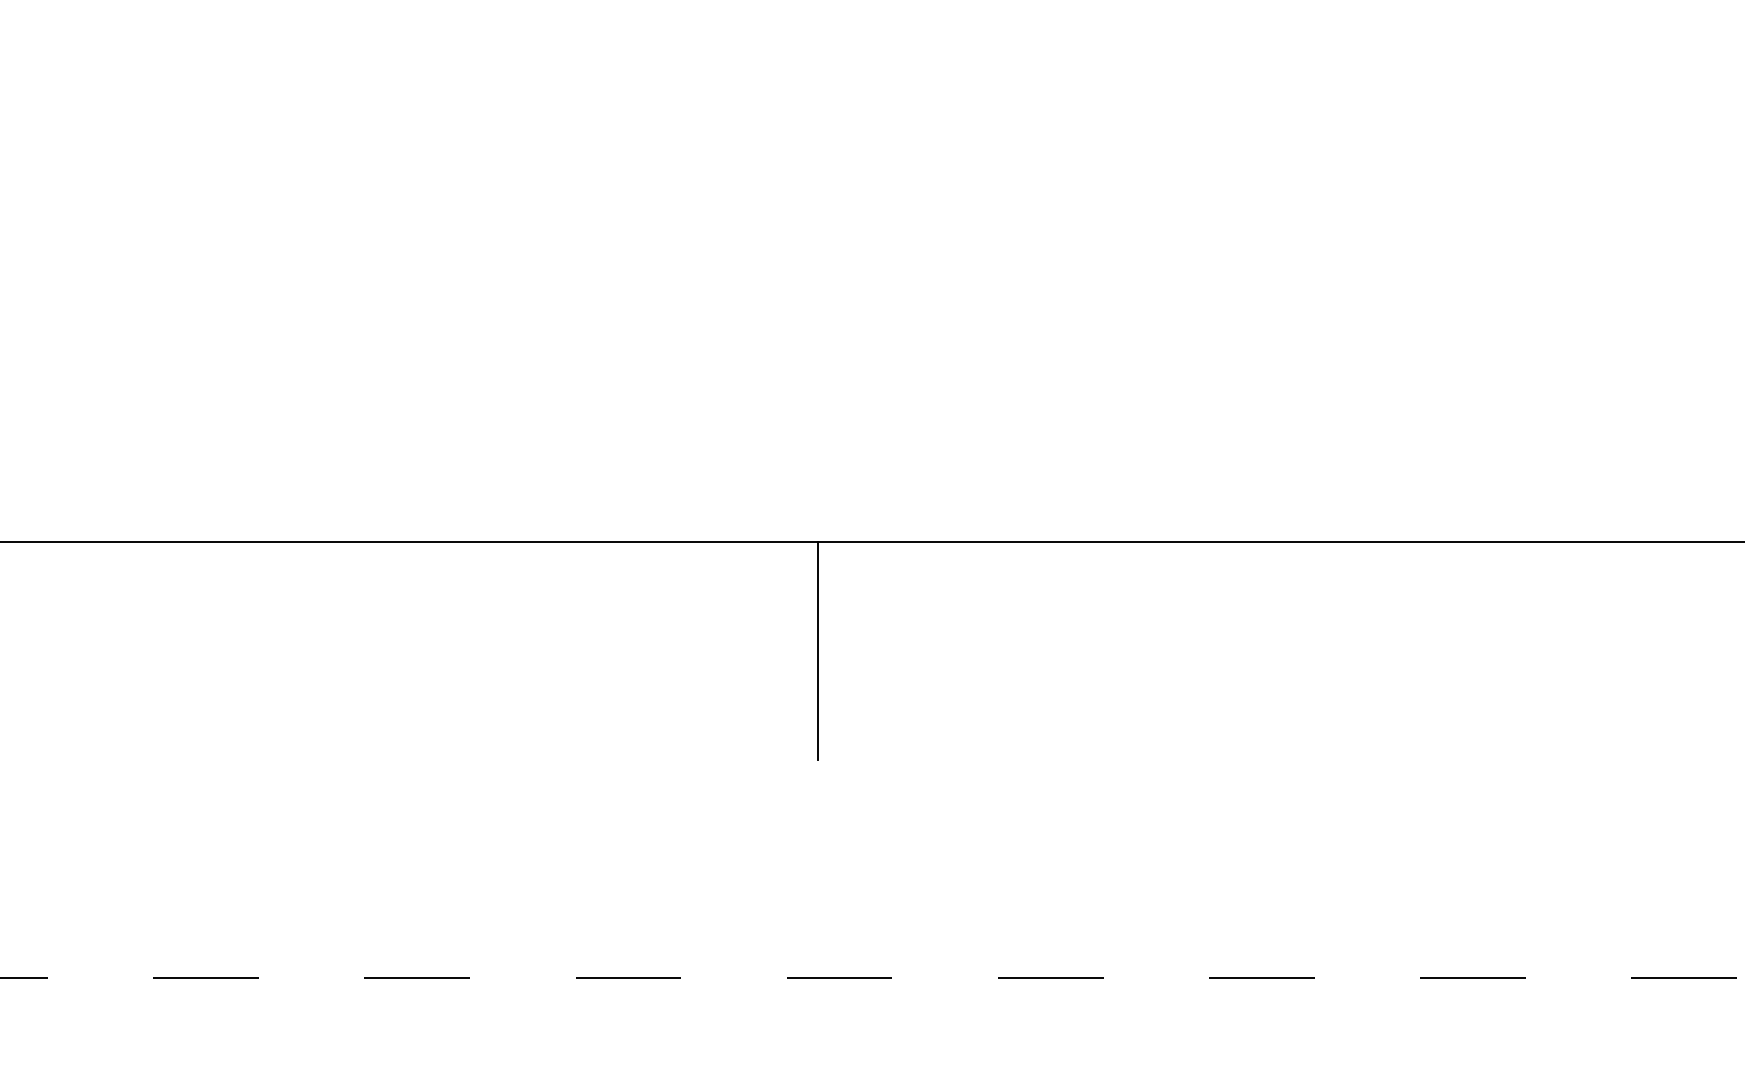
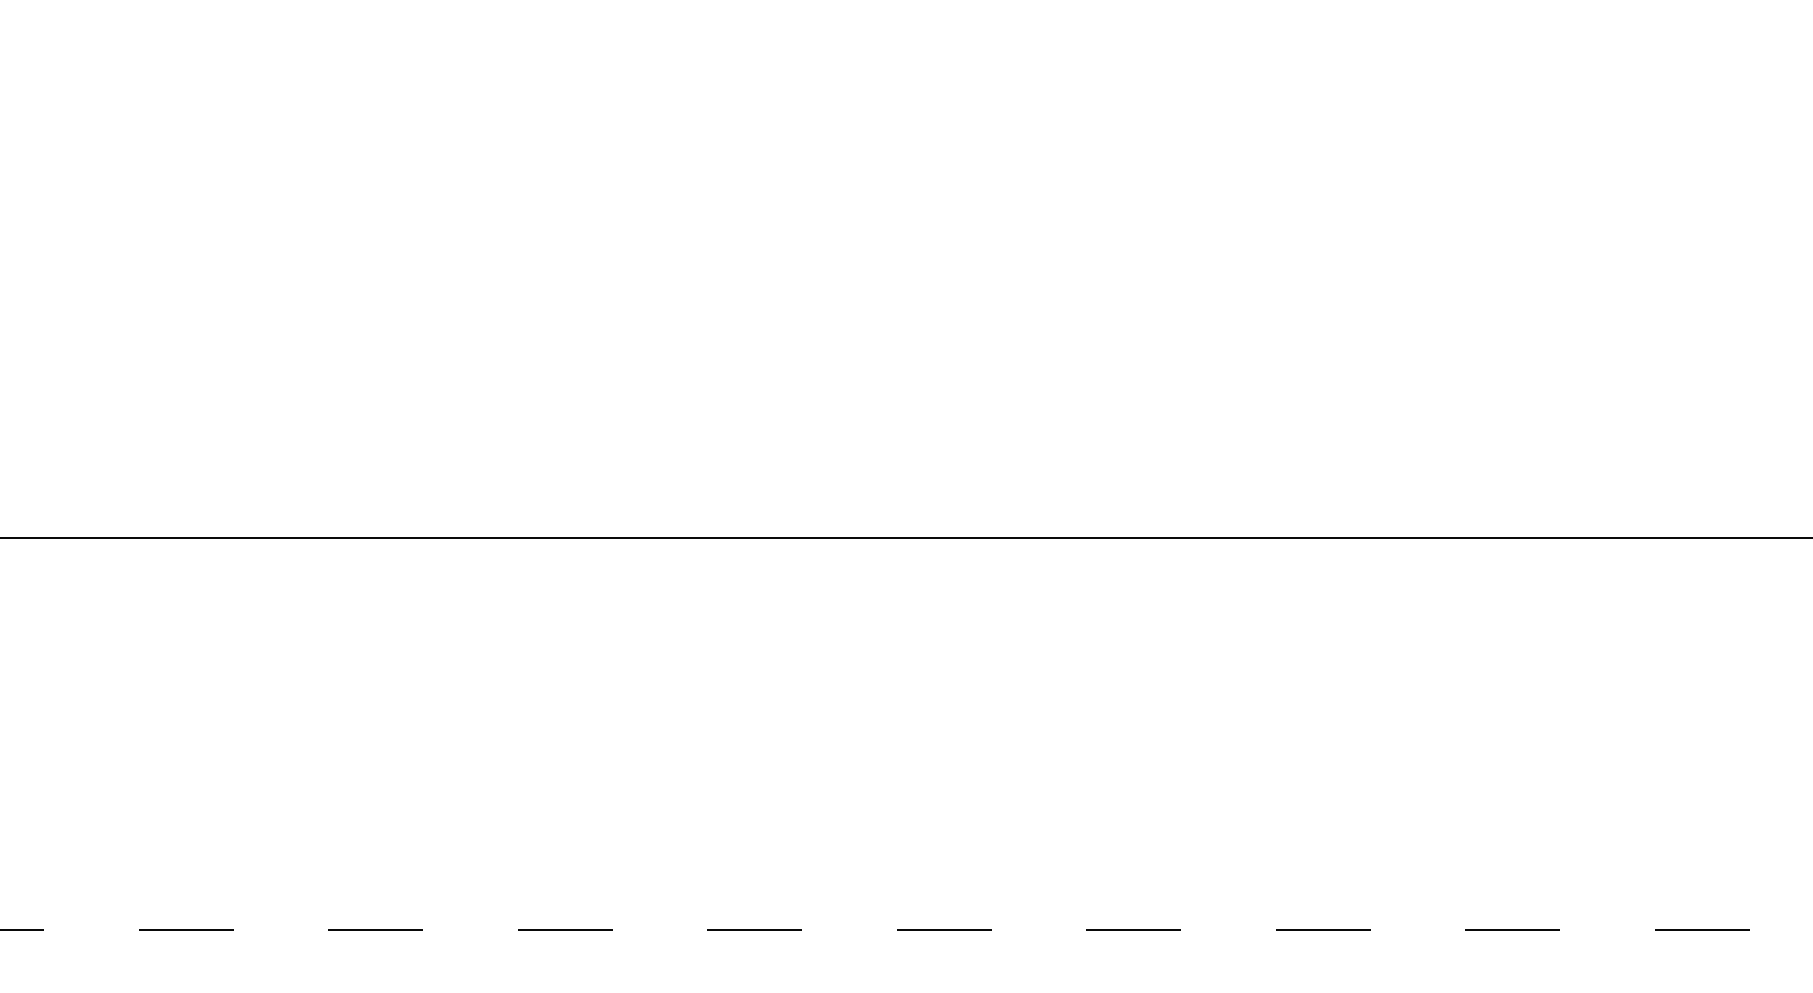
line: (818, 651) -> (1114, 636), removed

